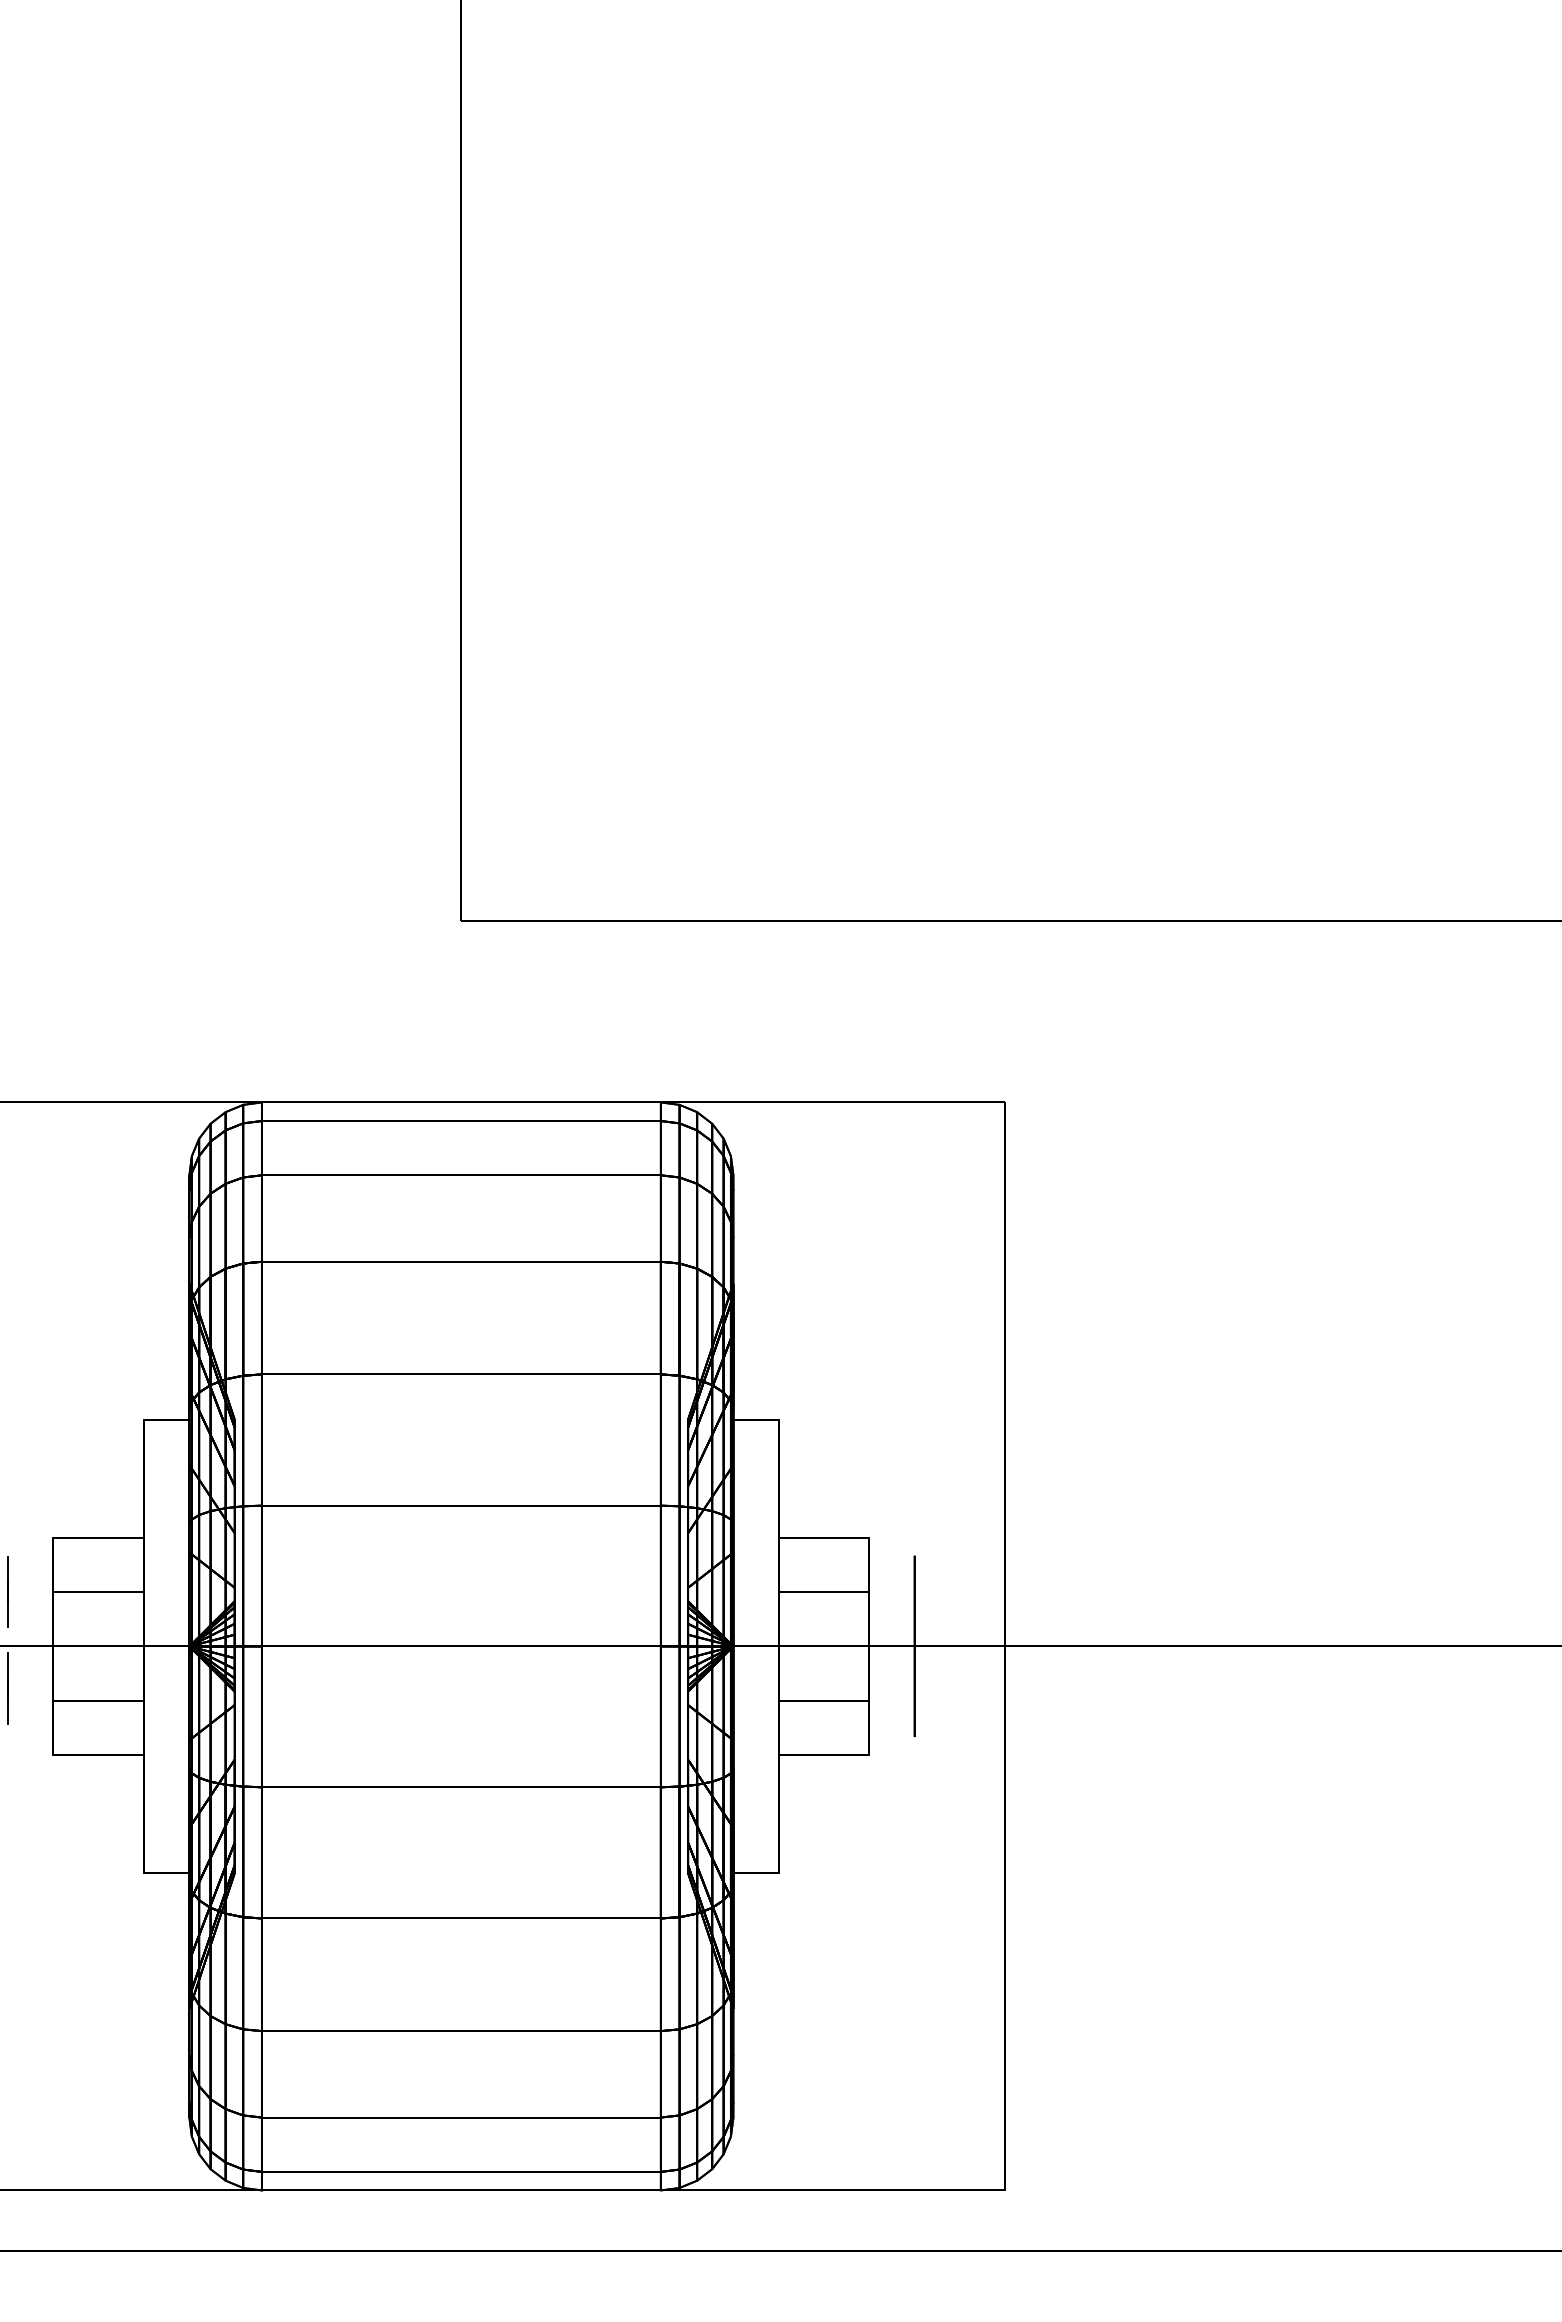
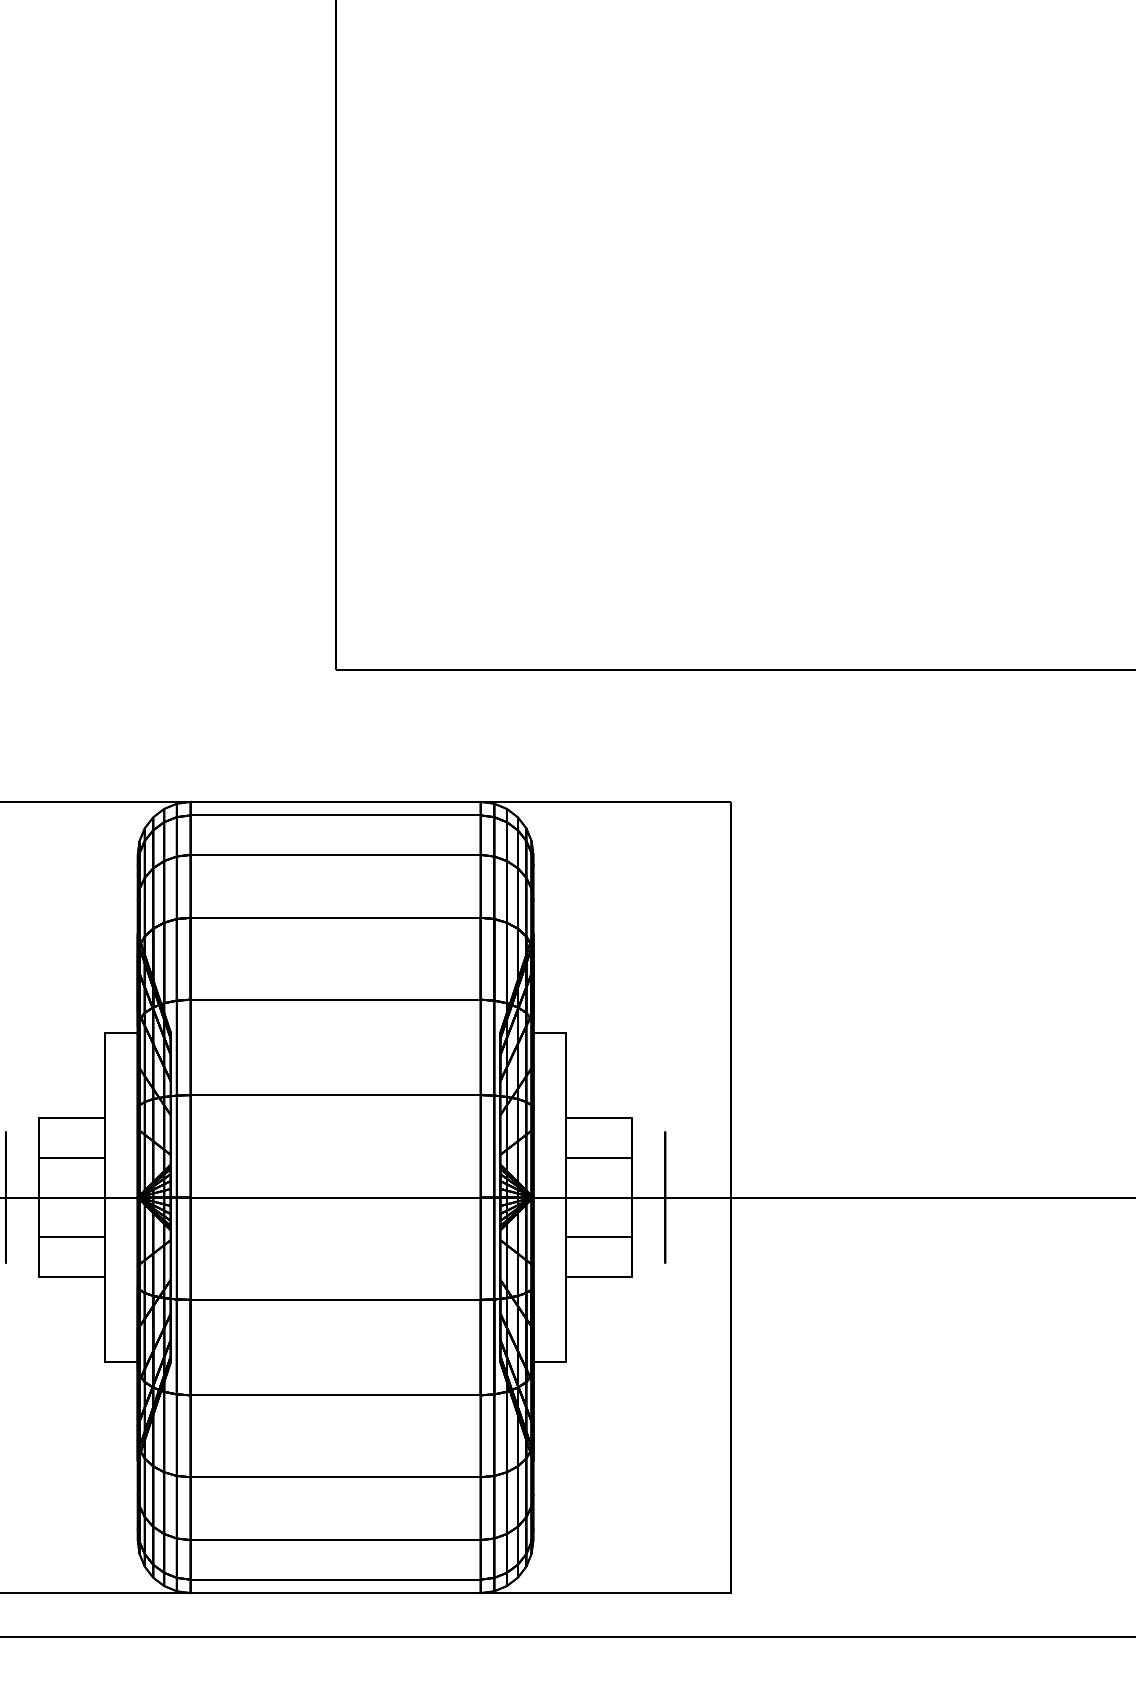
circle: (8, 1646) -> (6, 1197), dashed -> solid

